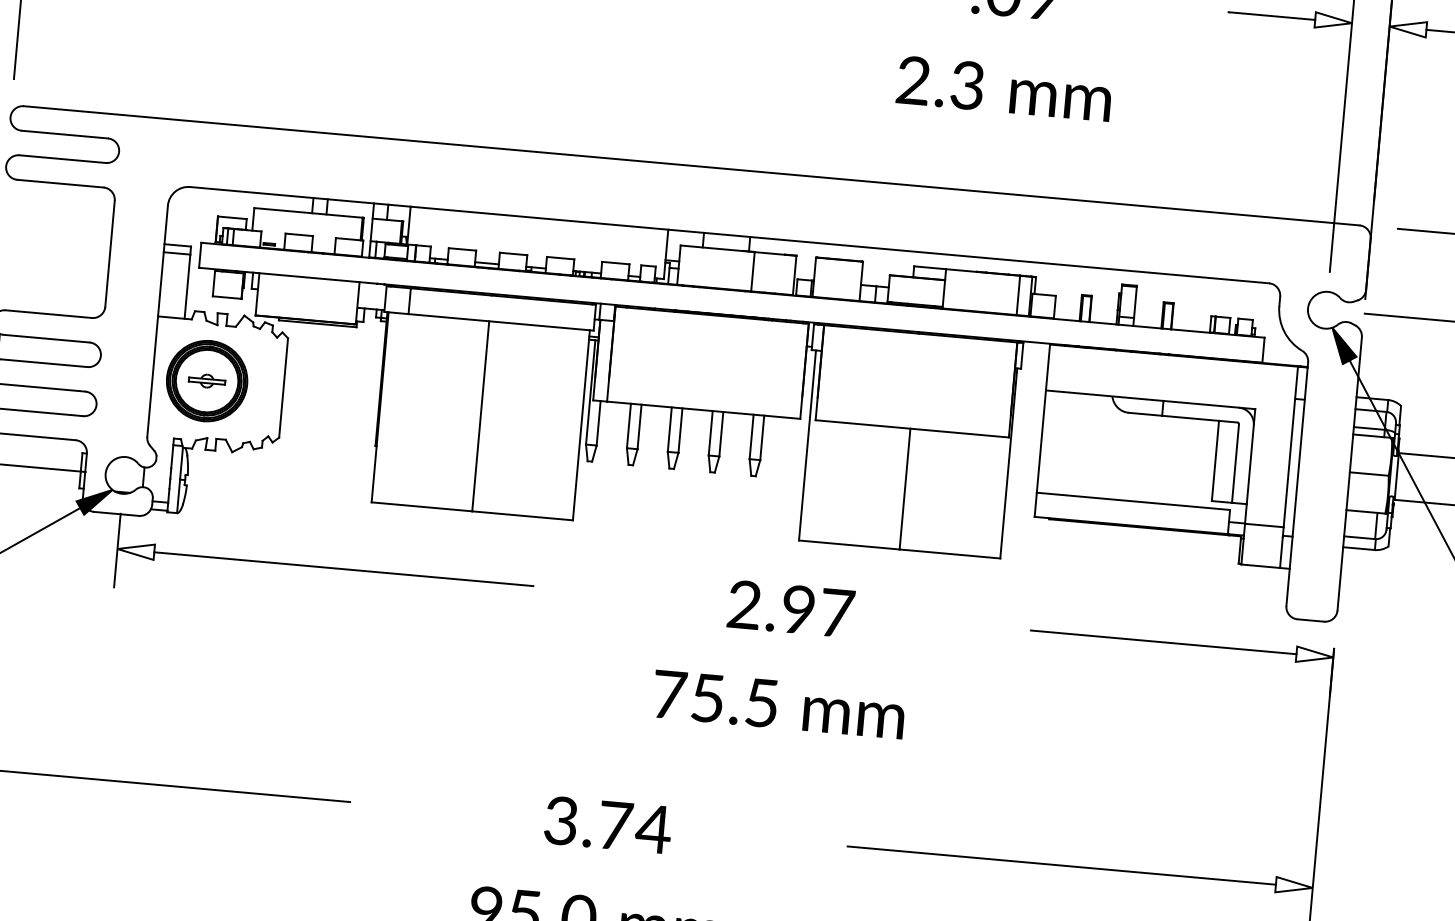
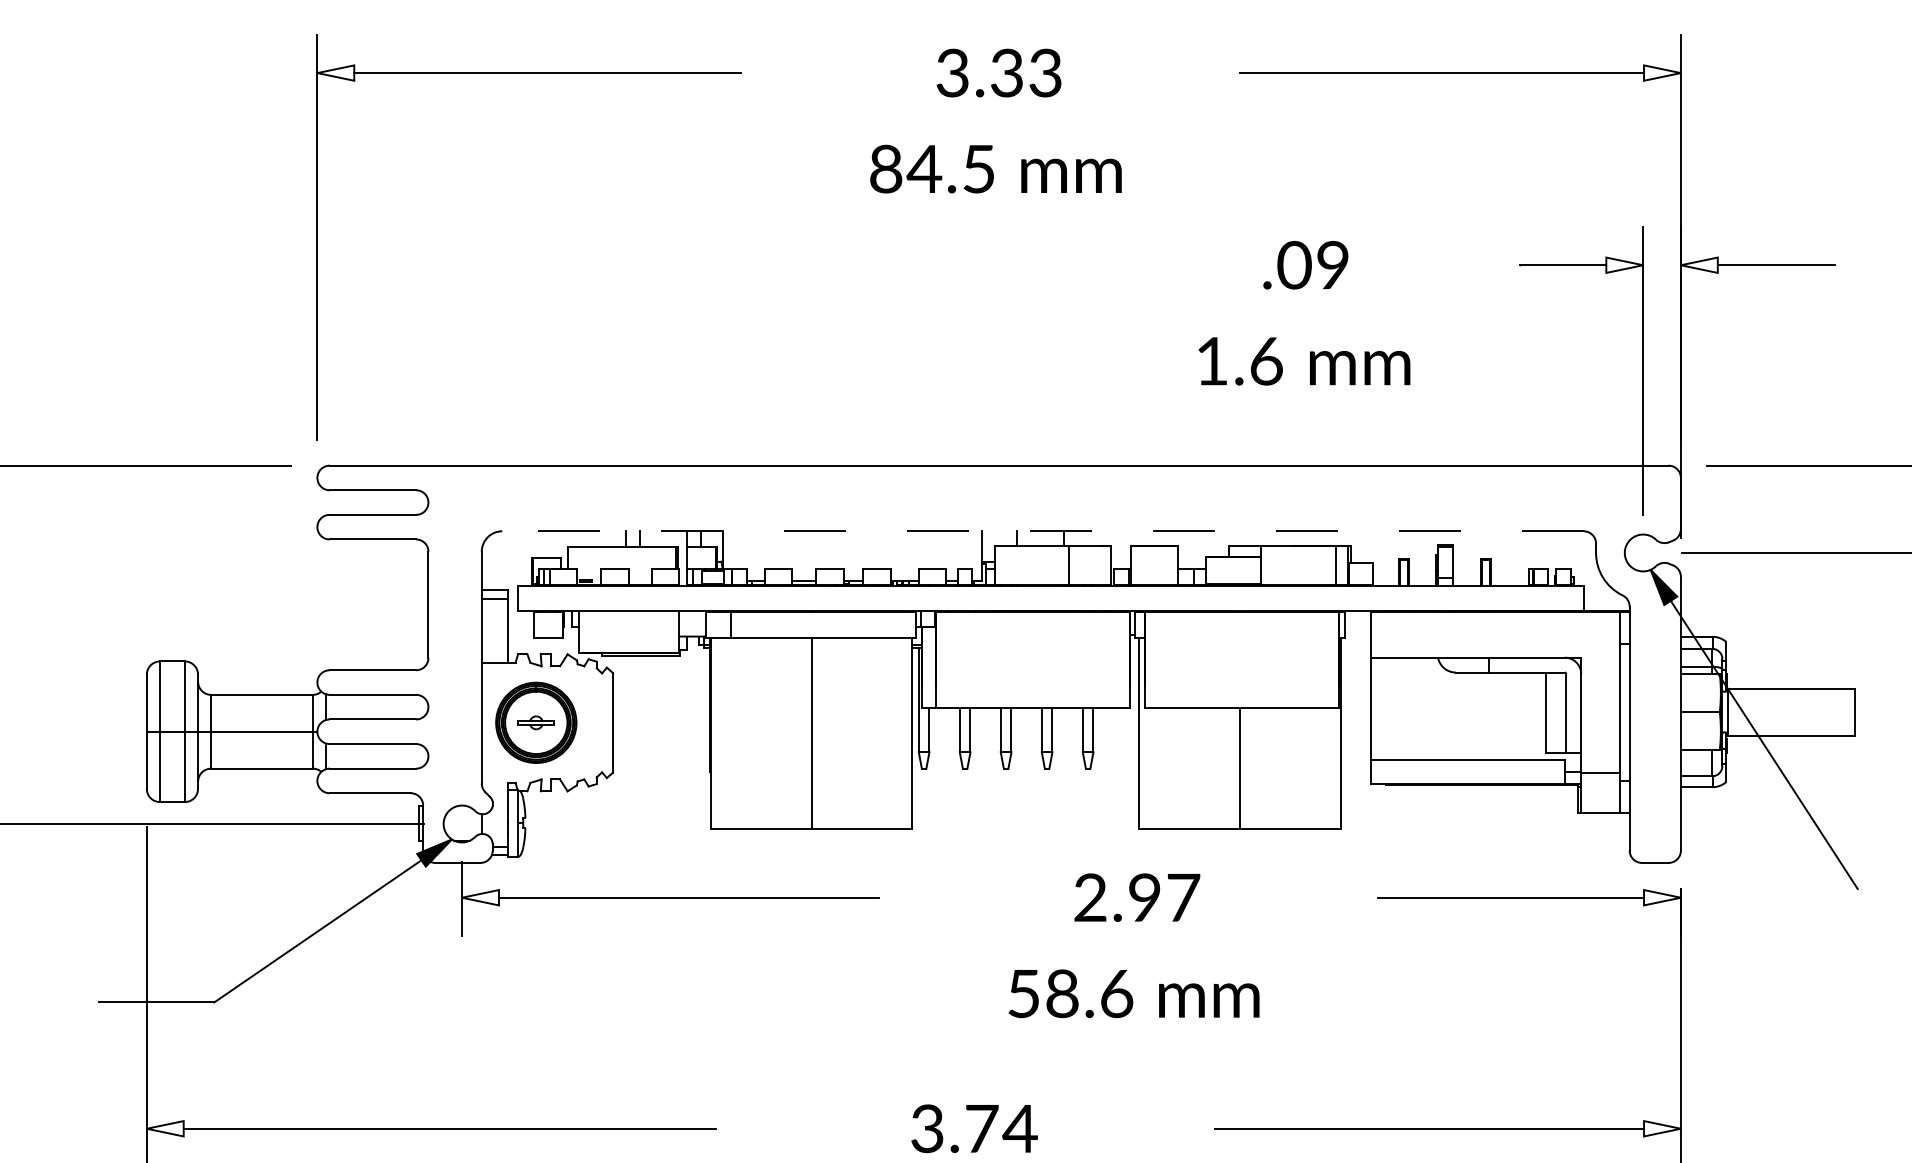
text: (940, 83) -> (1239, 361), 2.3 -> 1.6
line: (730, 235) -> (1043, 531), solid -> dashed
text: (715, 698) -> (1070, 993), 75.5 -> 58.6

